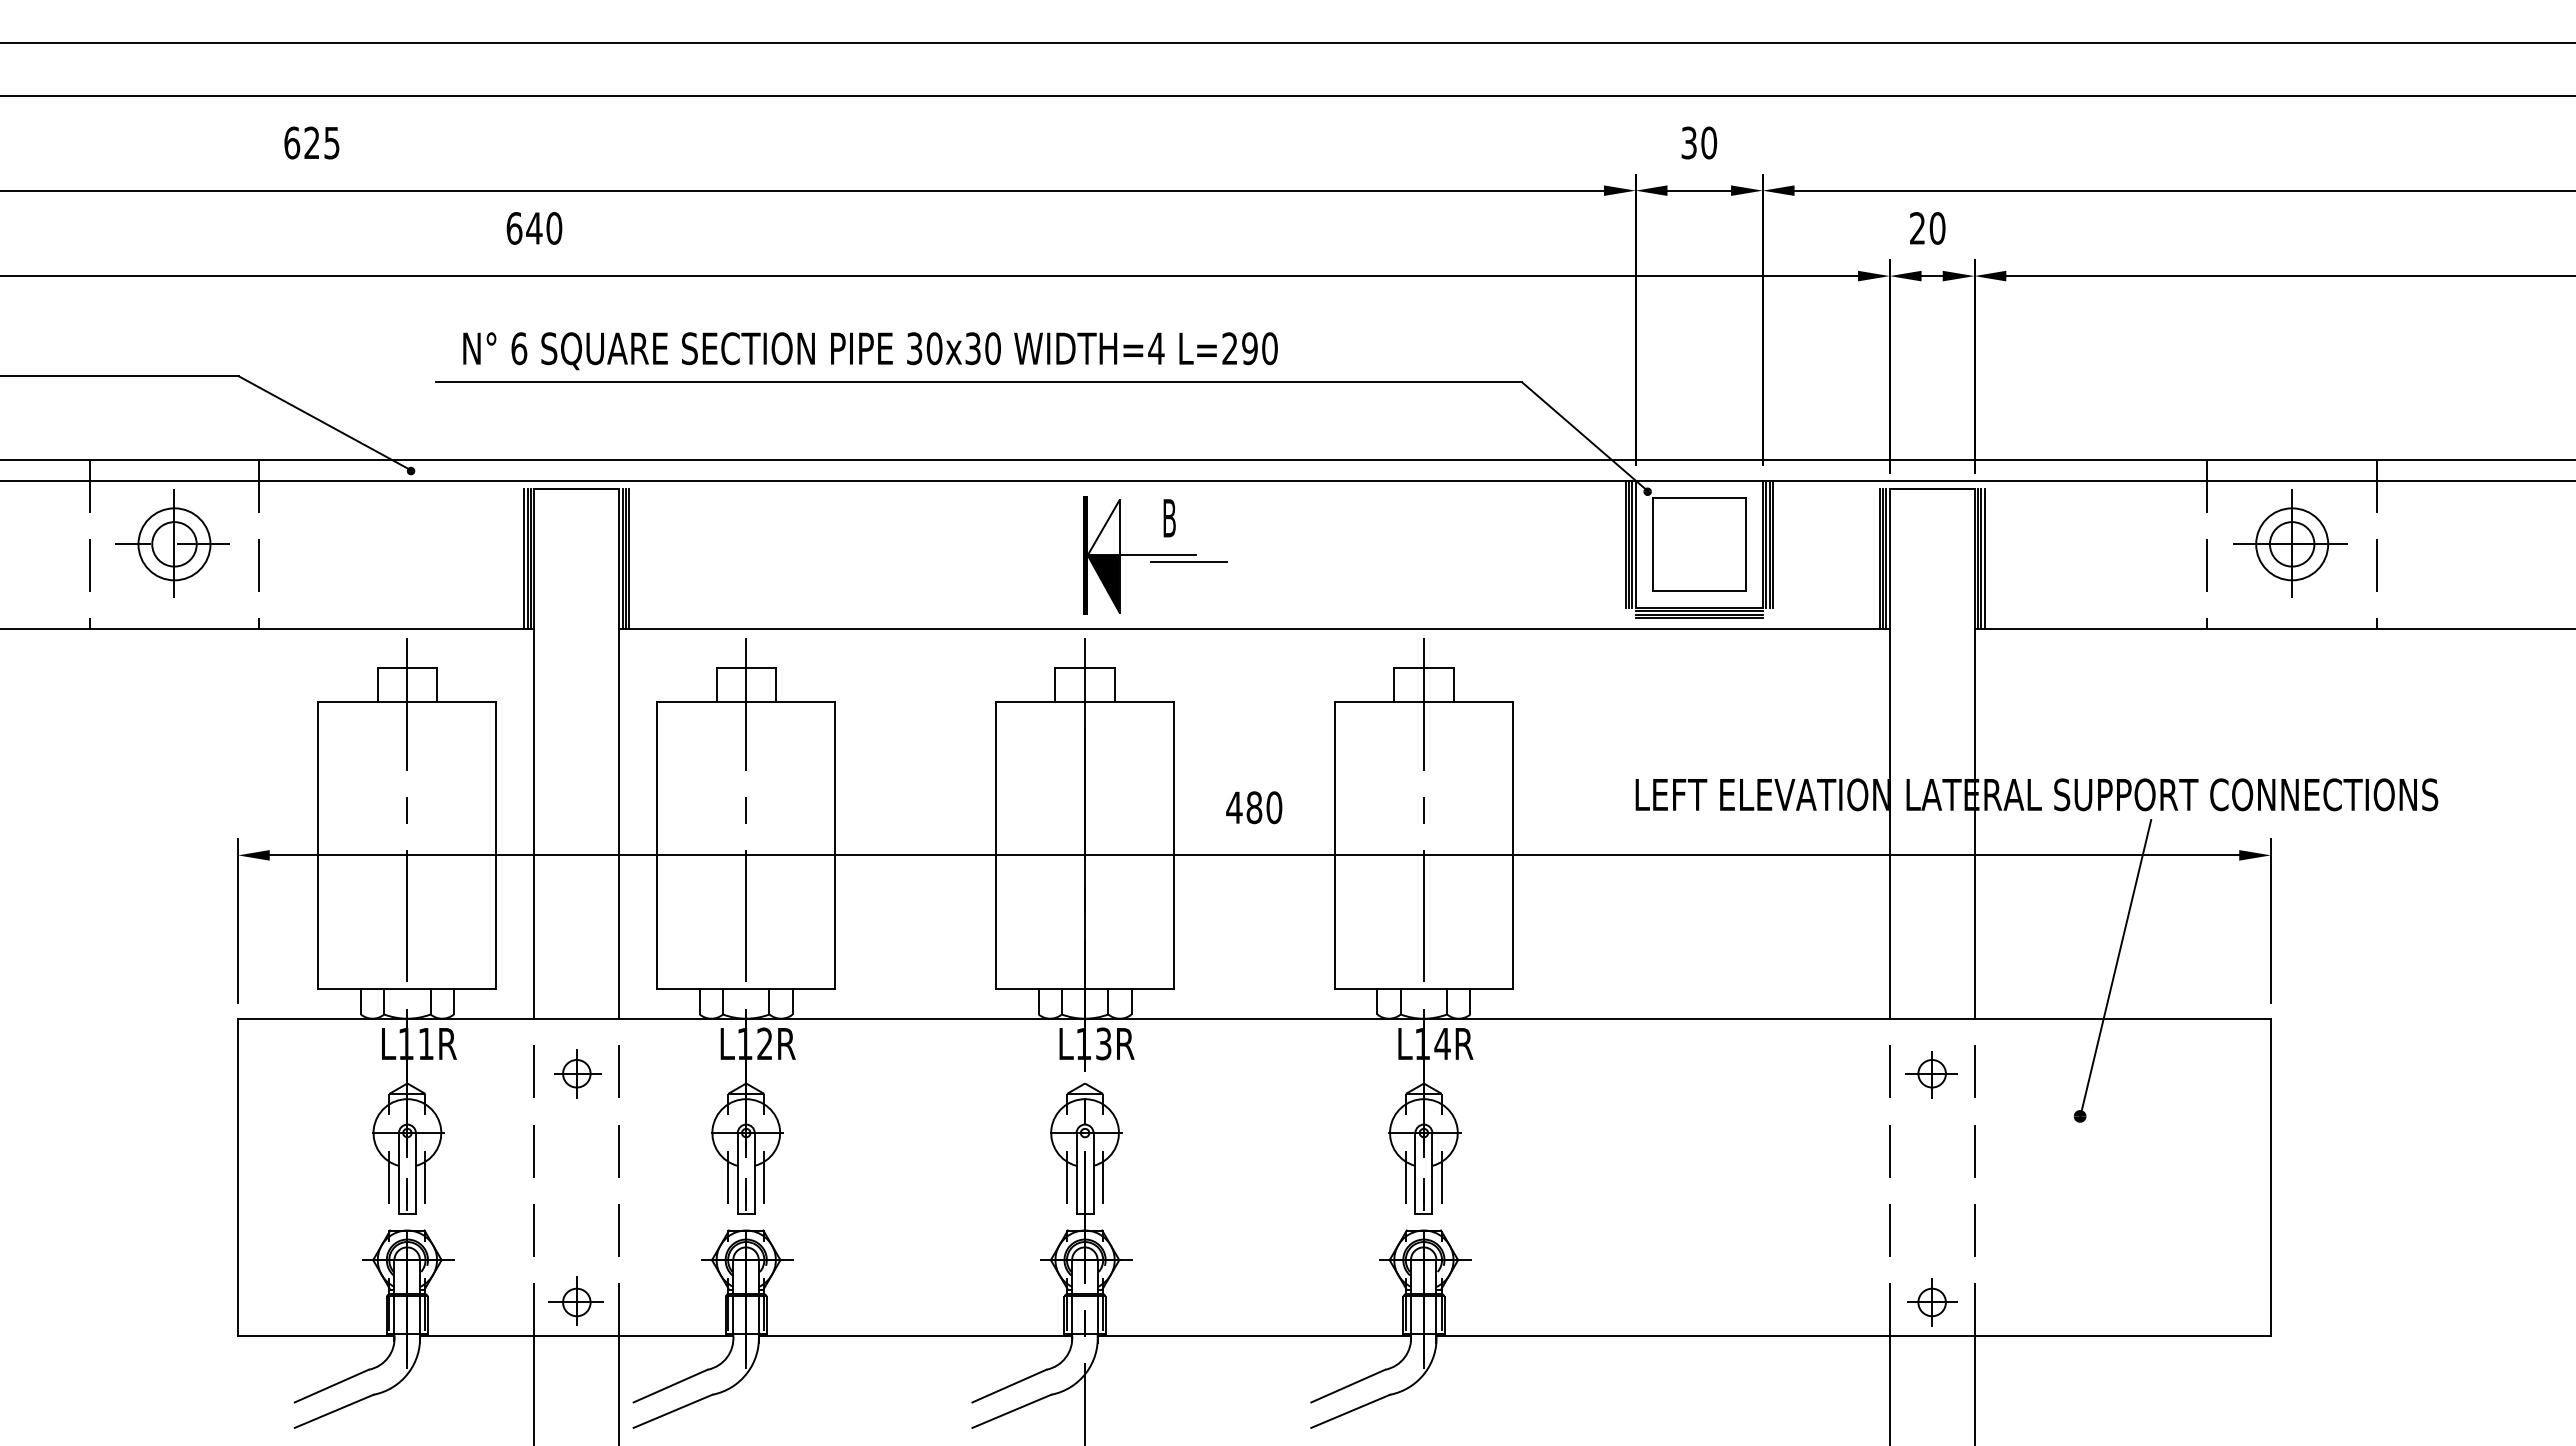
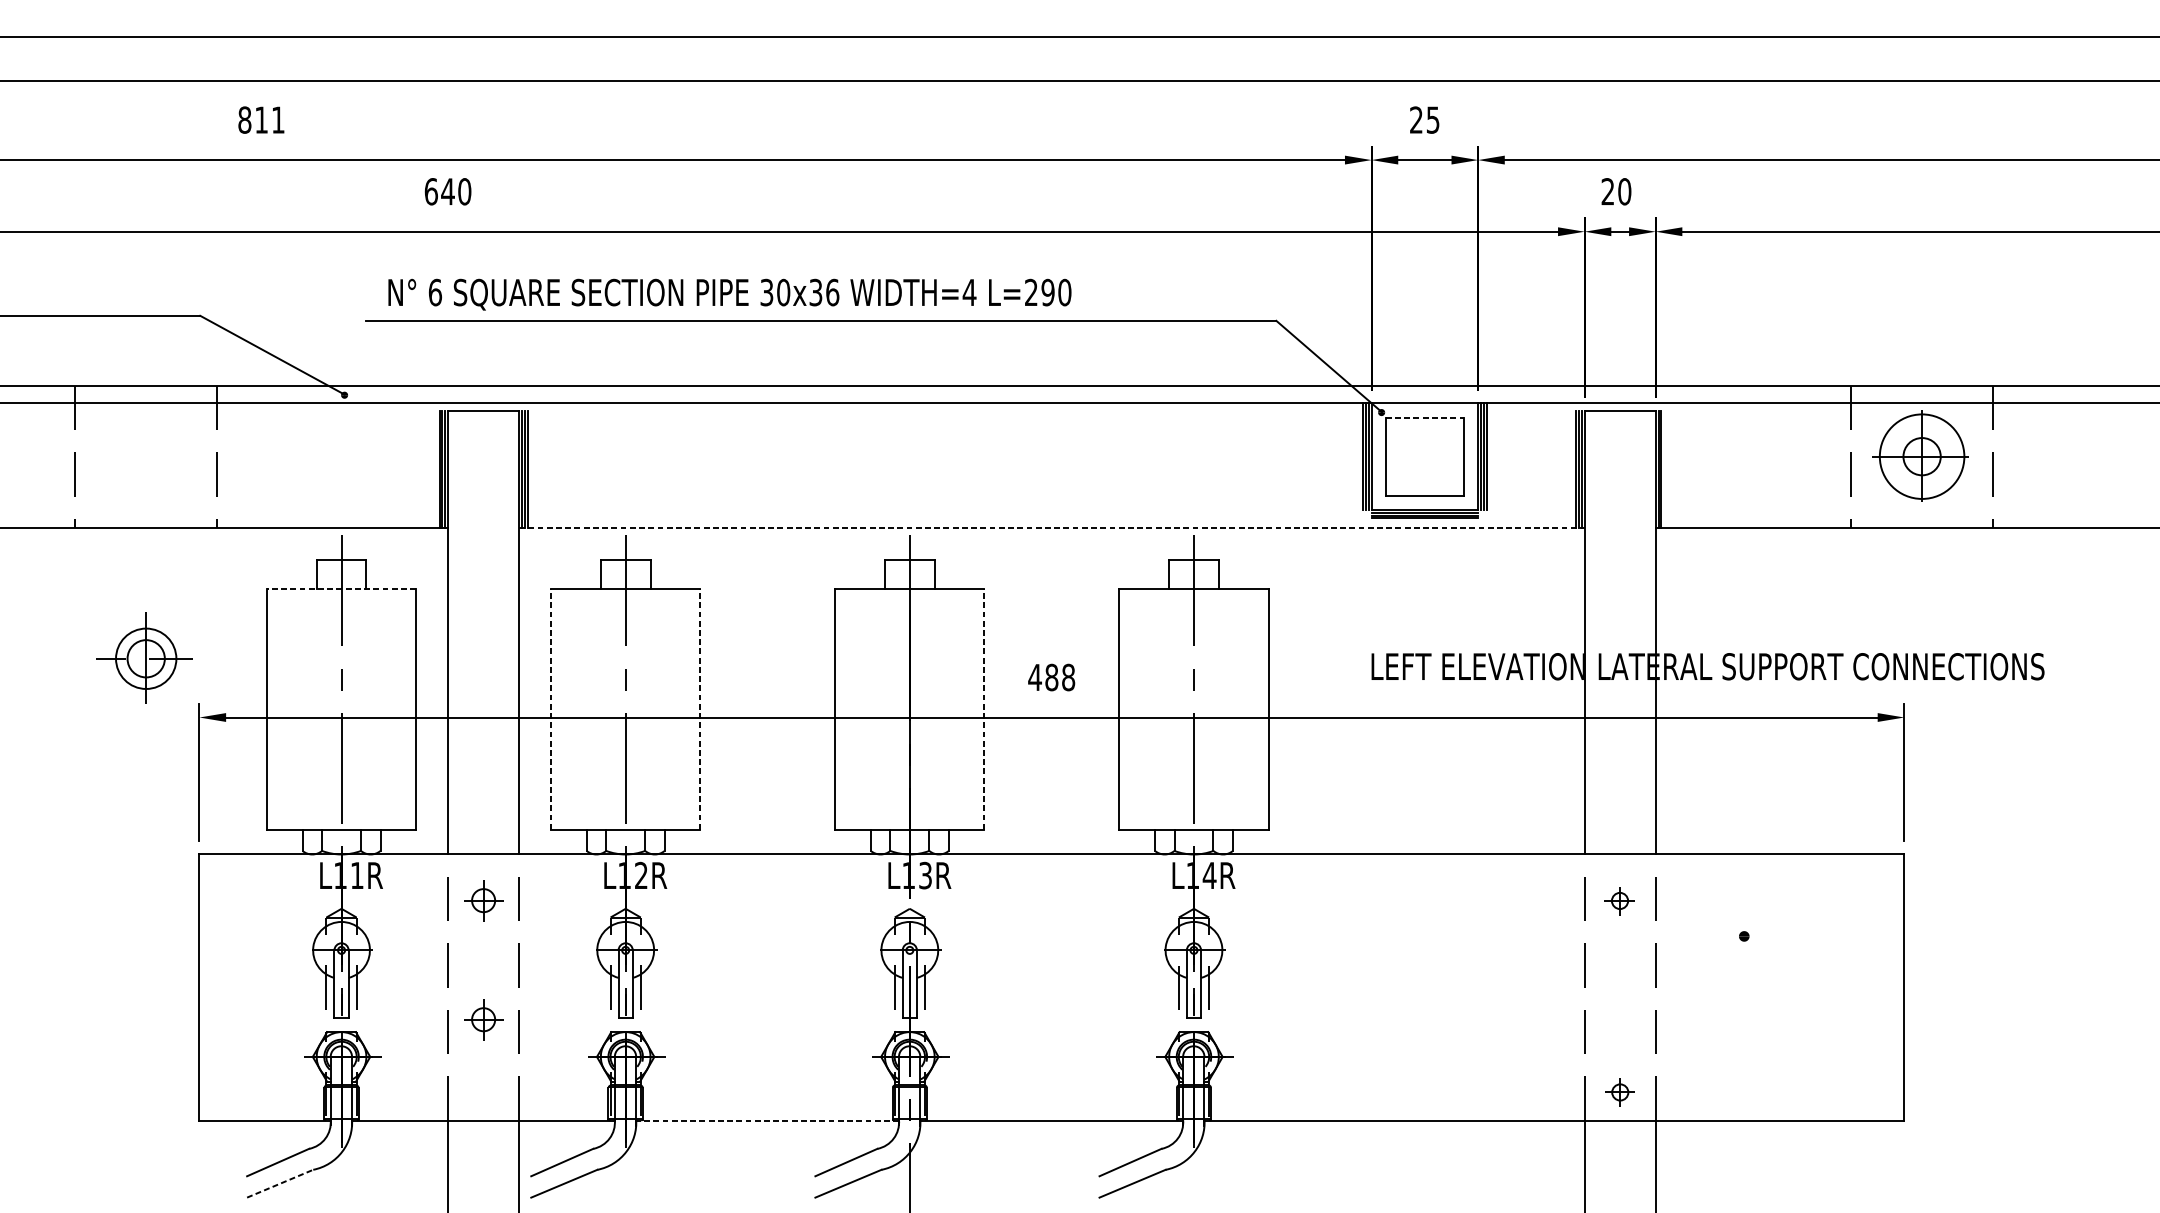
text: (311, 142) -> (261, 119), 625 -> 811
text: (1699, 142) -> (1425, 119), 30 -> 25
text: (993, 348) -> (833, 292), 30x30 -> 30x36
line: (1699, 497) -> (1425, 417), solid -> dashed
part: (172, 543) -> (144, 658), moved
circle: (2292, 544) -> (1922, 456), size x1.4
part: (1155, 555) -> (968, 466), removed
line: (1984, 559) -> (1664, 469), removed
line: (1255, 629) -> (1052, 528), solid -> dashed
line: (407, 701) -> (341, 588), solid -> dashed
text: (1274, 807) -> (1068, 677), 480 -> 488
line: (657, 845) -> (551, 709), solid -> dashed
line: (835, 845) -> (700, 709), solid -> dashed
line: (1174, 845) -> (984, 709), solid -> dashed
line: (2115, 968) -> (1773, 812), removed
part: (1931, 1074) -> (1619, 901), size x0.7
part: (577, 1215) -> (484, 1019), added
part: (575, 1300) -> (482, 1090), removed
part: (1932, 1302) -> (1620, 1092), size x0.7
line: (915, 1336) -> (767, 1120), solid -> dashed
line: (334, 1411) -> (280, 1183), solid -> dashed

